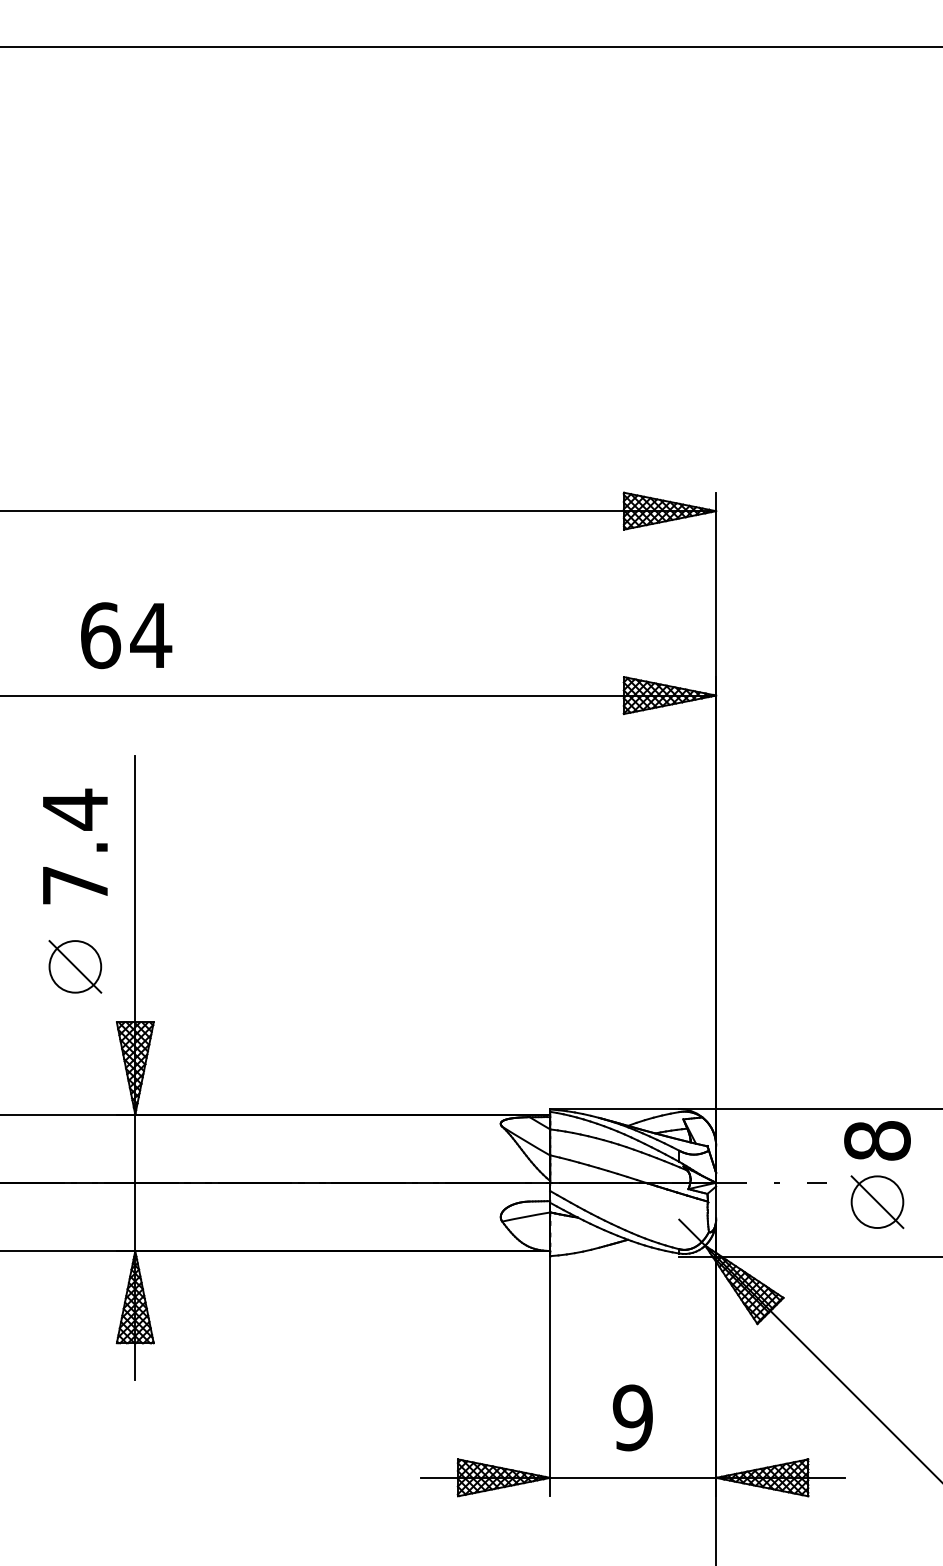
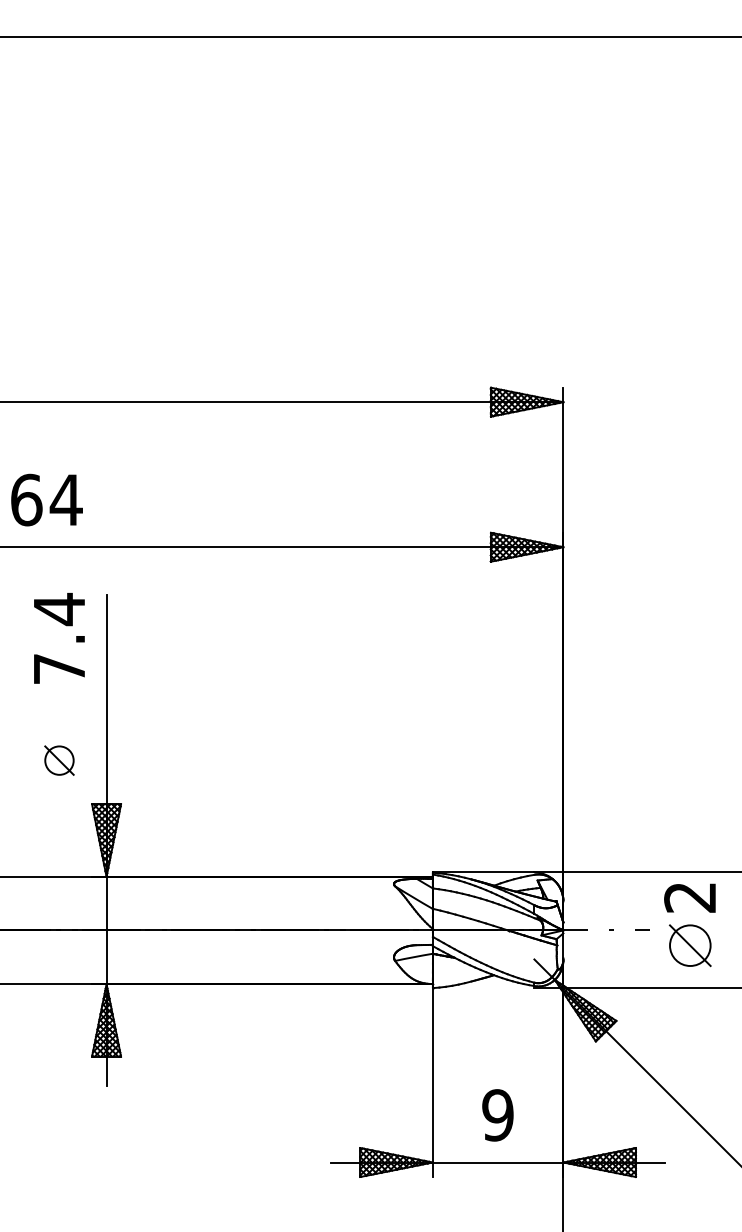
text: (126, 635) -> (46, 499), moved
text: (75, 846) -> (59, 638), moved
part: (75, 966) -> (59, 760), size x0.7
text: (877, 1140) -> (690, 897), 8 -> 2

